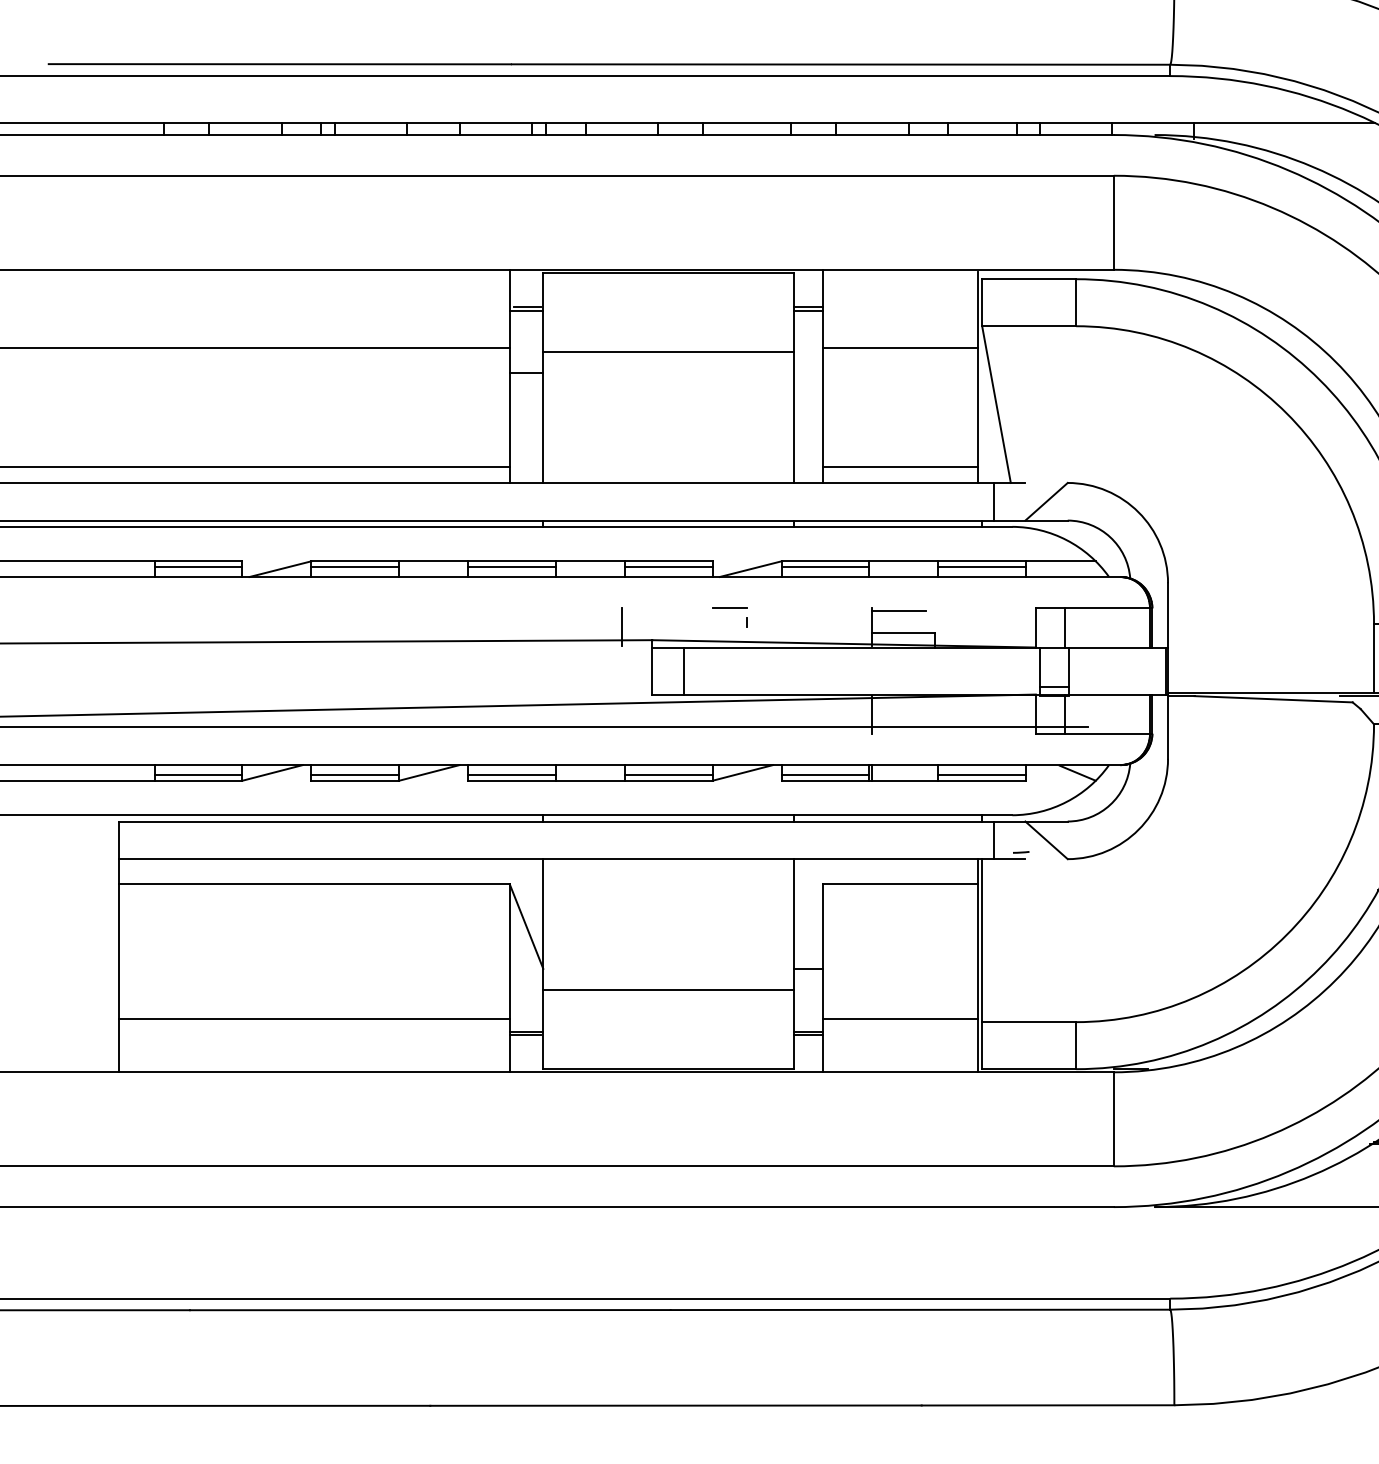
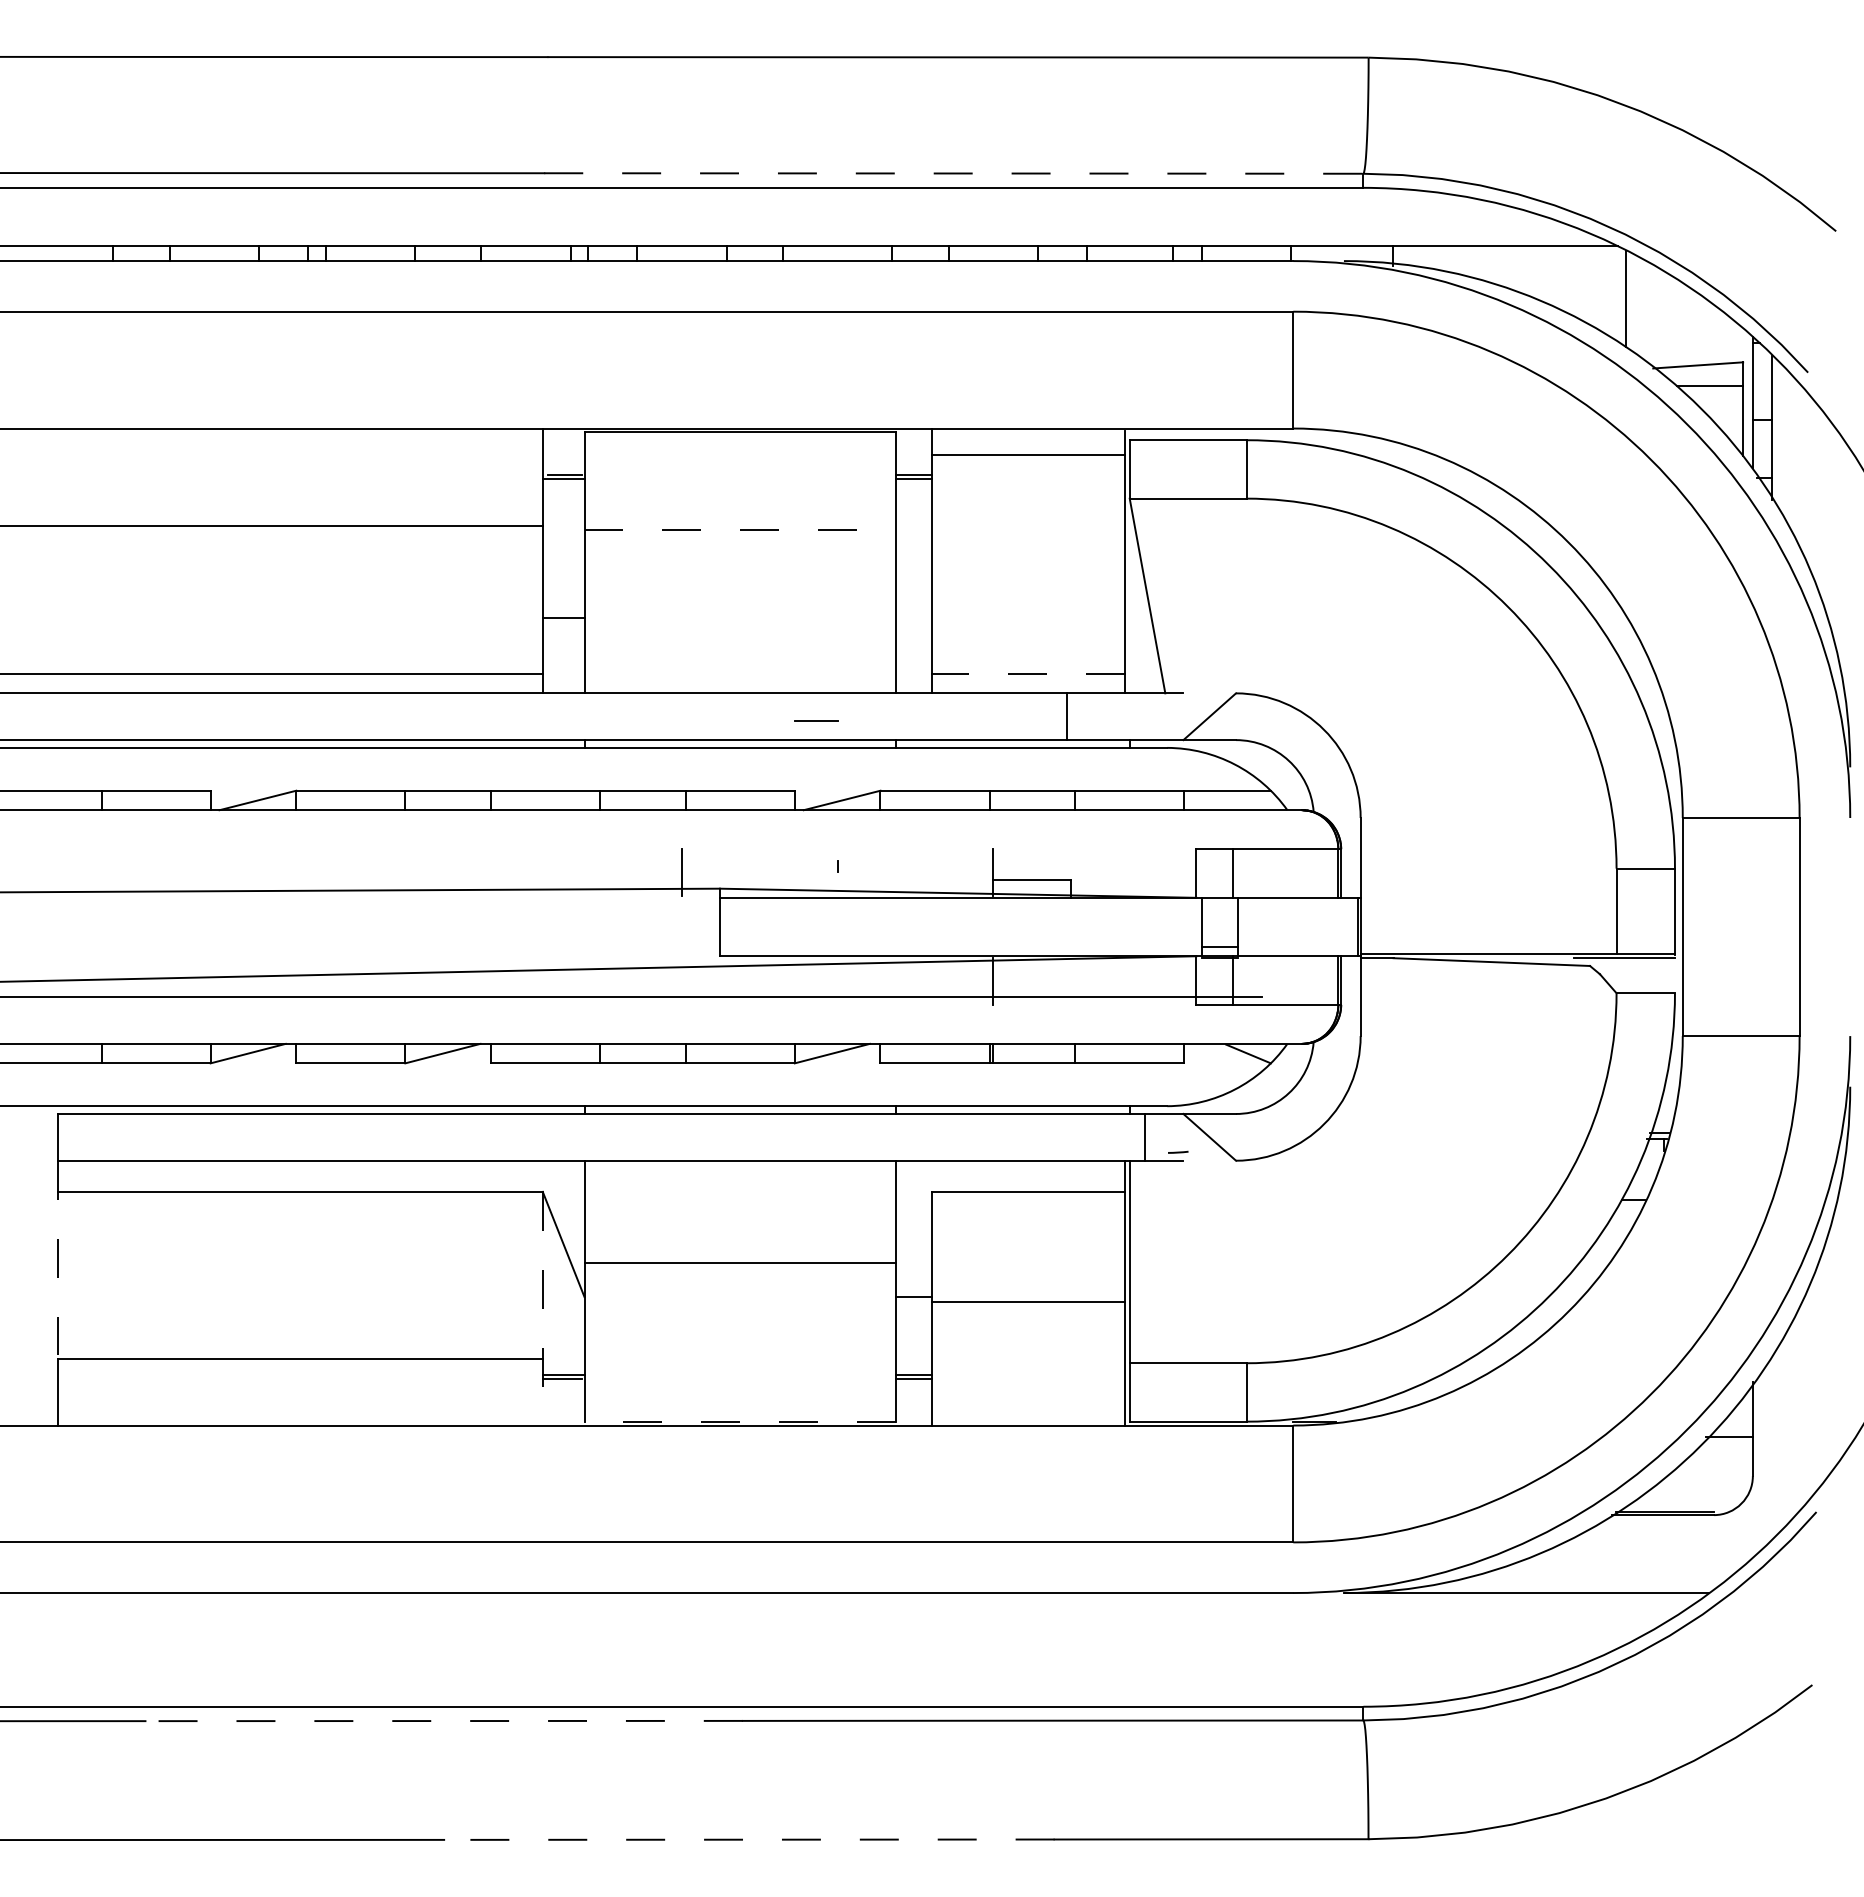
line: (841, 64) -> (955, 173), solid -> dashed
line: (900, 347) -> (1028, 454), moved
line: (668, 351) -> (740, 530), solid -> dashed
line: (526, 373) -> (563, 618), moved
line: (900, 466) -> (1028, 673), solid -> dashed
line: (994, 501) -> (1066, 716), moved
line: (198, 566) -> (155, 797), removed
line: (354, 566) -> (350, 797), removed
line: (511, 566) -> (545, 797), removed
line: (668, 566) -> (739, 797), removed
line: (825, 566) -> (934, 797), removed
line: (981, 566) -> (1129, 797), removed
line: (730, 607) -> (816, 720), moved
line: (899, 611) -> (1026, 852), removed
line: (683, 670) -> (758, 926), removed
line: (198, 775) -> (155, 1056), removed
line: (354, 775) -> (350, 1056), removed
line: (511, 775) -> (545, 1056), removed
line: (668, 775) -> (739, 1056), removed
line: (825, 775) -> (934, 1056), removed
line: (981, 775) -> (1129, 1056), removed
line: (119, 939) -> (57, 1260), solid -> dashed
line: (509, 978) -> (542, 1308), solid -> dashed
line: (668, 990) -> (740, 1262), moved
line: (900, 1019) -> (1028, 1302), moved
line: (668, 1069) -> (740, 1421), solid -> dashed
line: (430, 1310) -> (444, 1721), solid -> dashed
line: (675, 1405) -> (748, 1839), solid -> dashed

